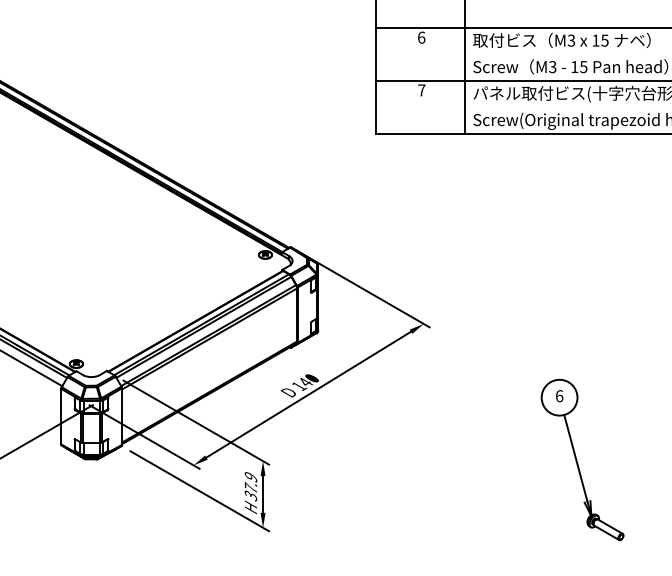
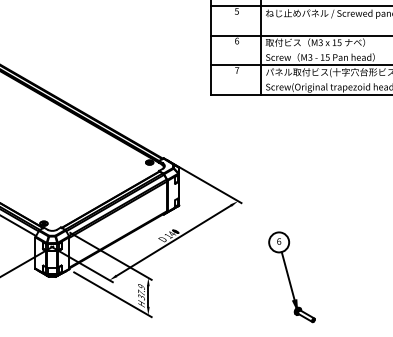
part: (581, 460) -> (291, 277), moved

